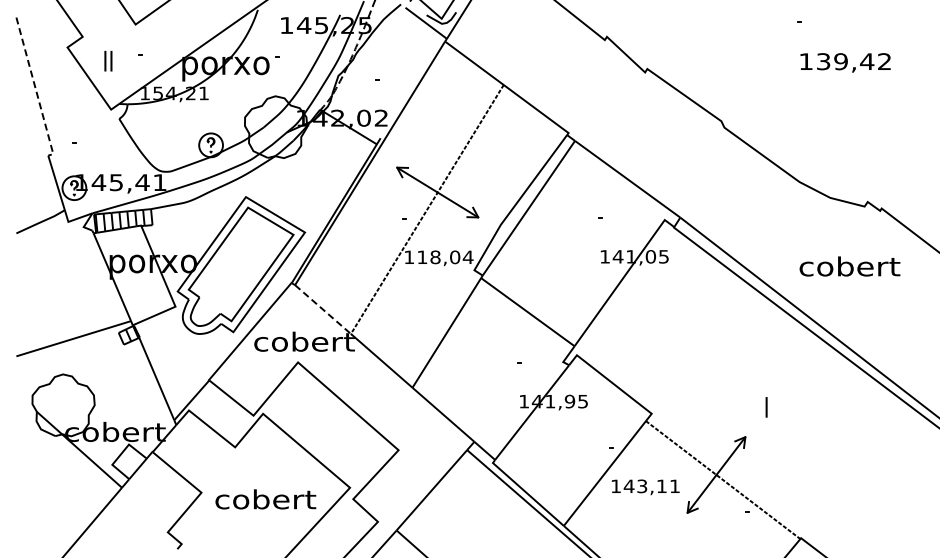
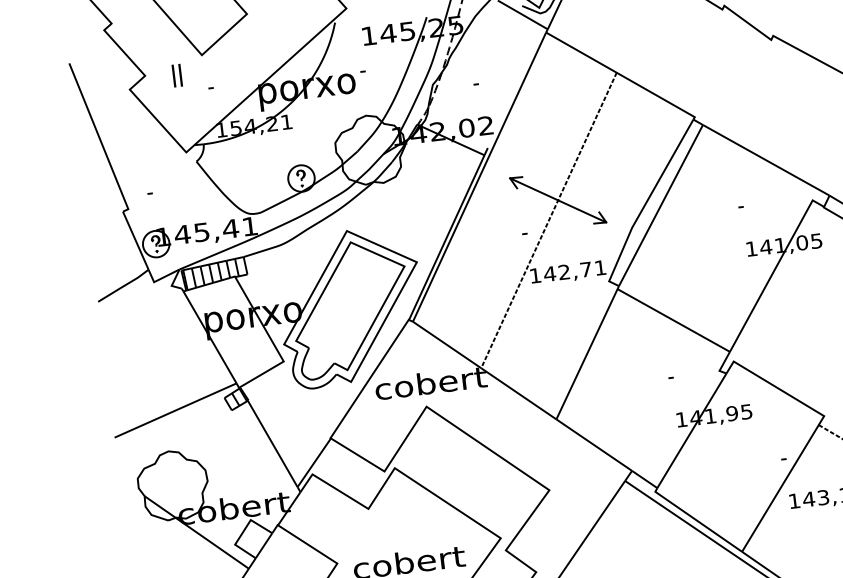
text: (108, 60) -> (177, 74), moved
line: (35, 89) -> (100, 140), dashed -> solid
text: (445, 257) -> (575, 271), 118,04 -> 142,71
line: (323, 309) -> (447, 344), dashed -> solid

